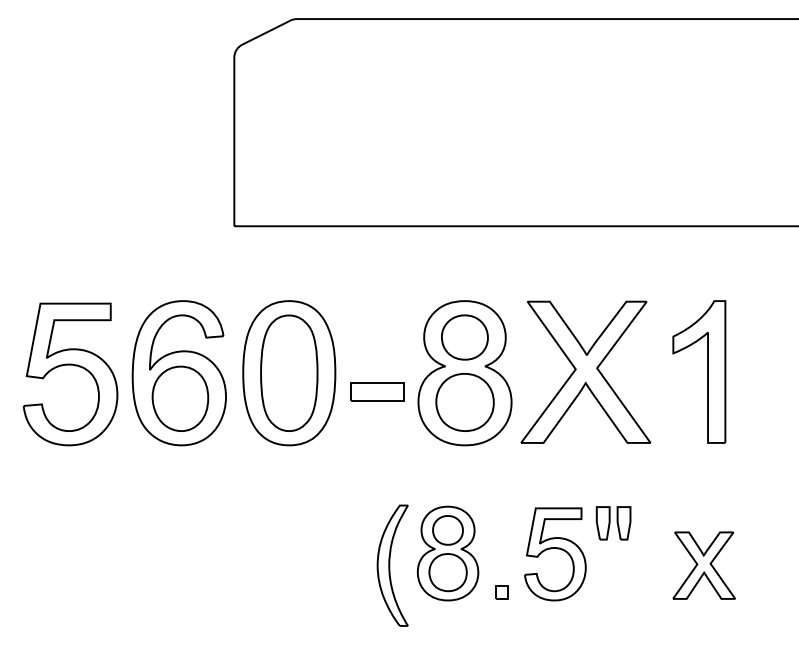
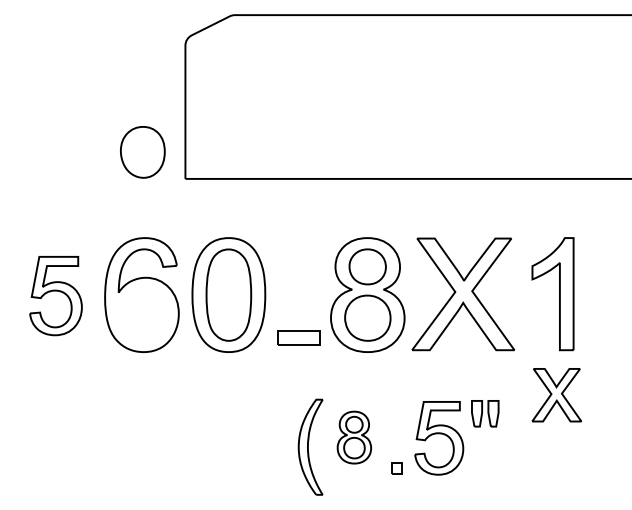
part: (69, 373) -> (55, 295), size x0.7
part: (377, 391) -> (298, 337), moved
part: (180, 399) -> (142, 152), moved
part: (448, 553) -> (354, 437), size x0.7
part: (703, 566) -> (556, 395), moved

